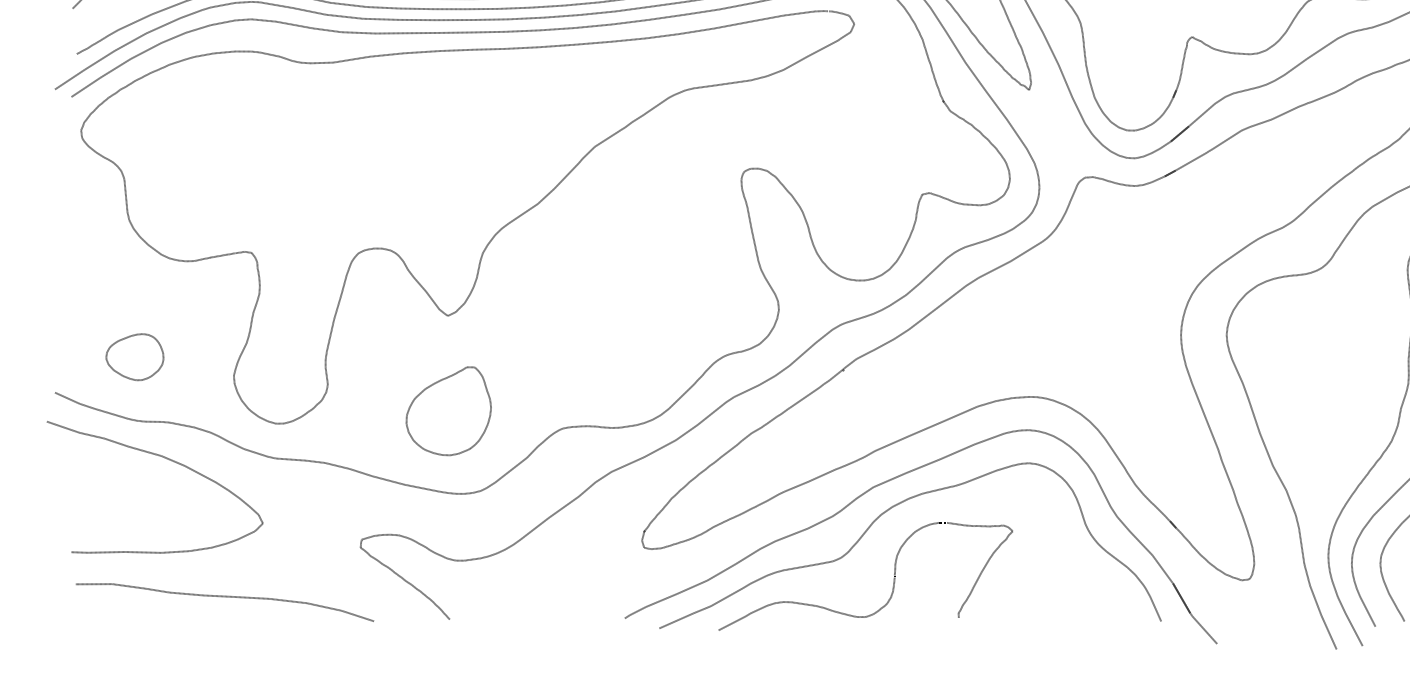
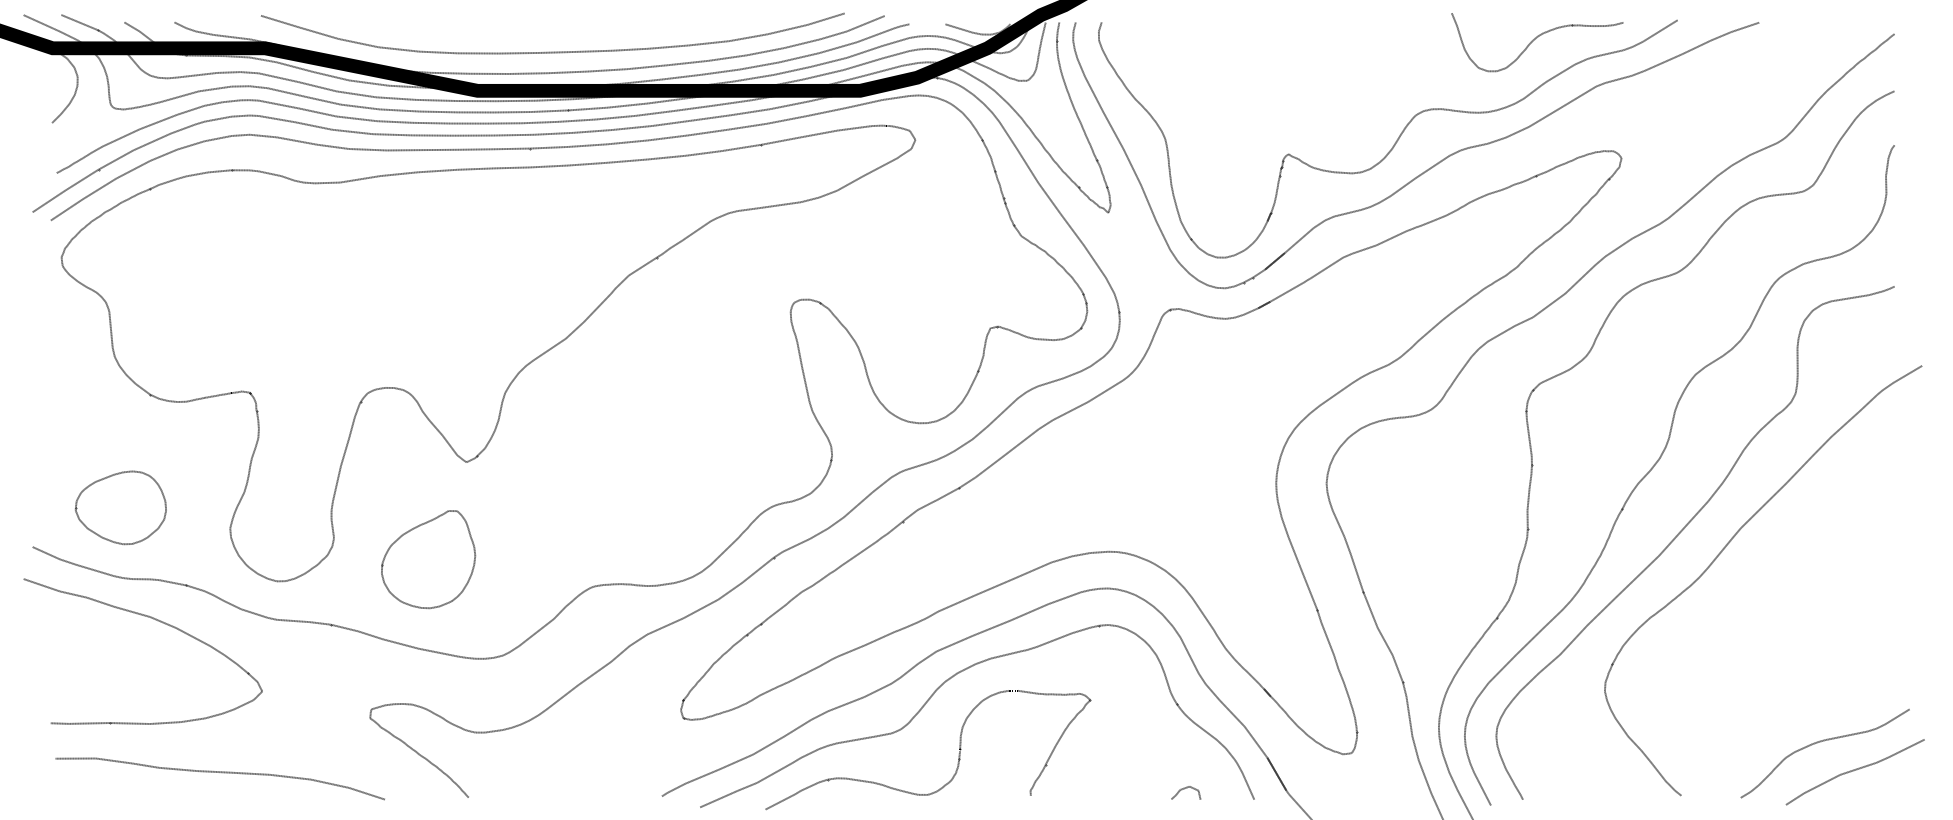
part: (134, 356) -> (120, 507), size x1.43
part: (448, 411) -> (428, 559), moved
curve: (1097, 612) -> (1184, 789), added

